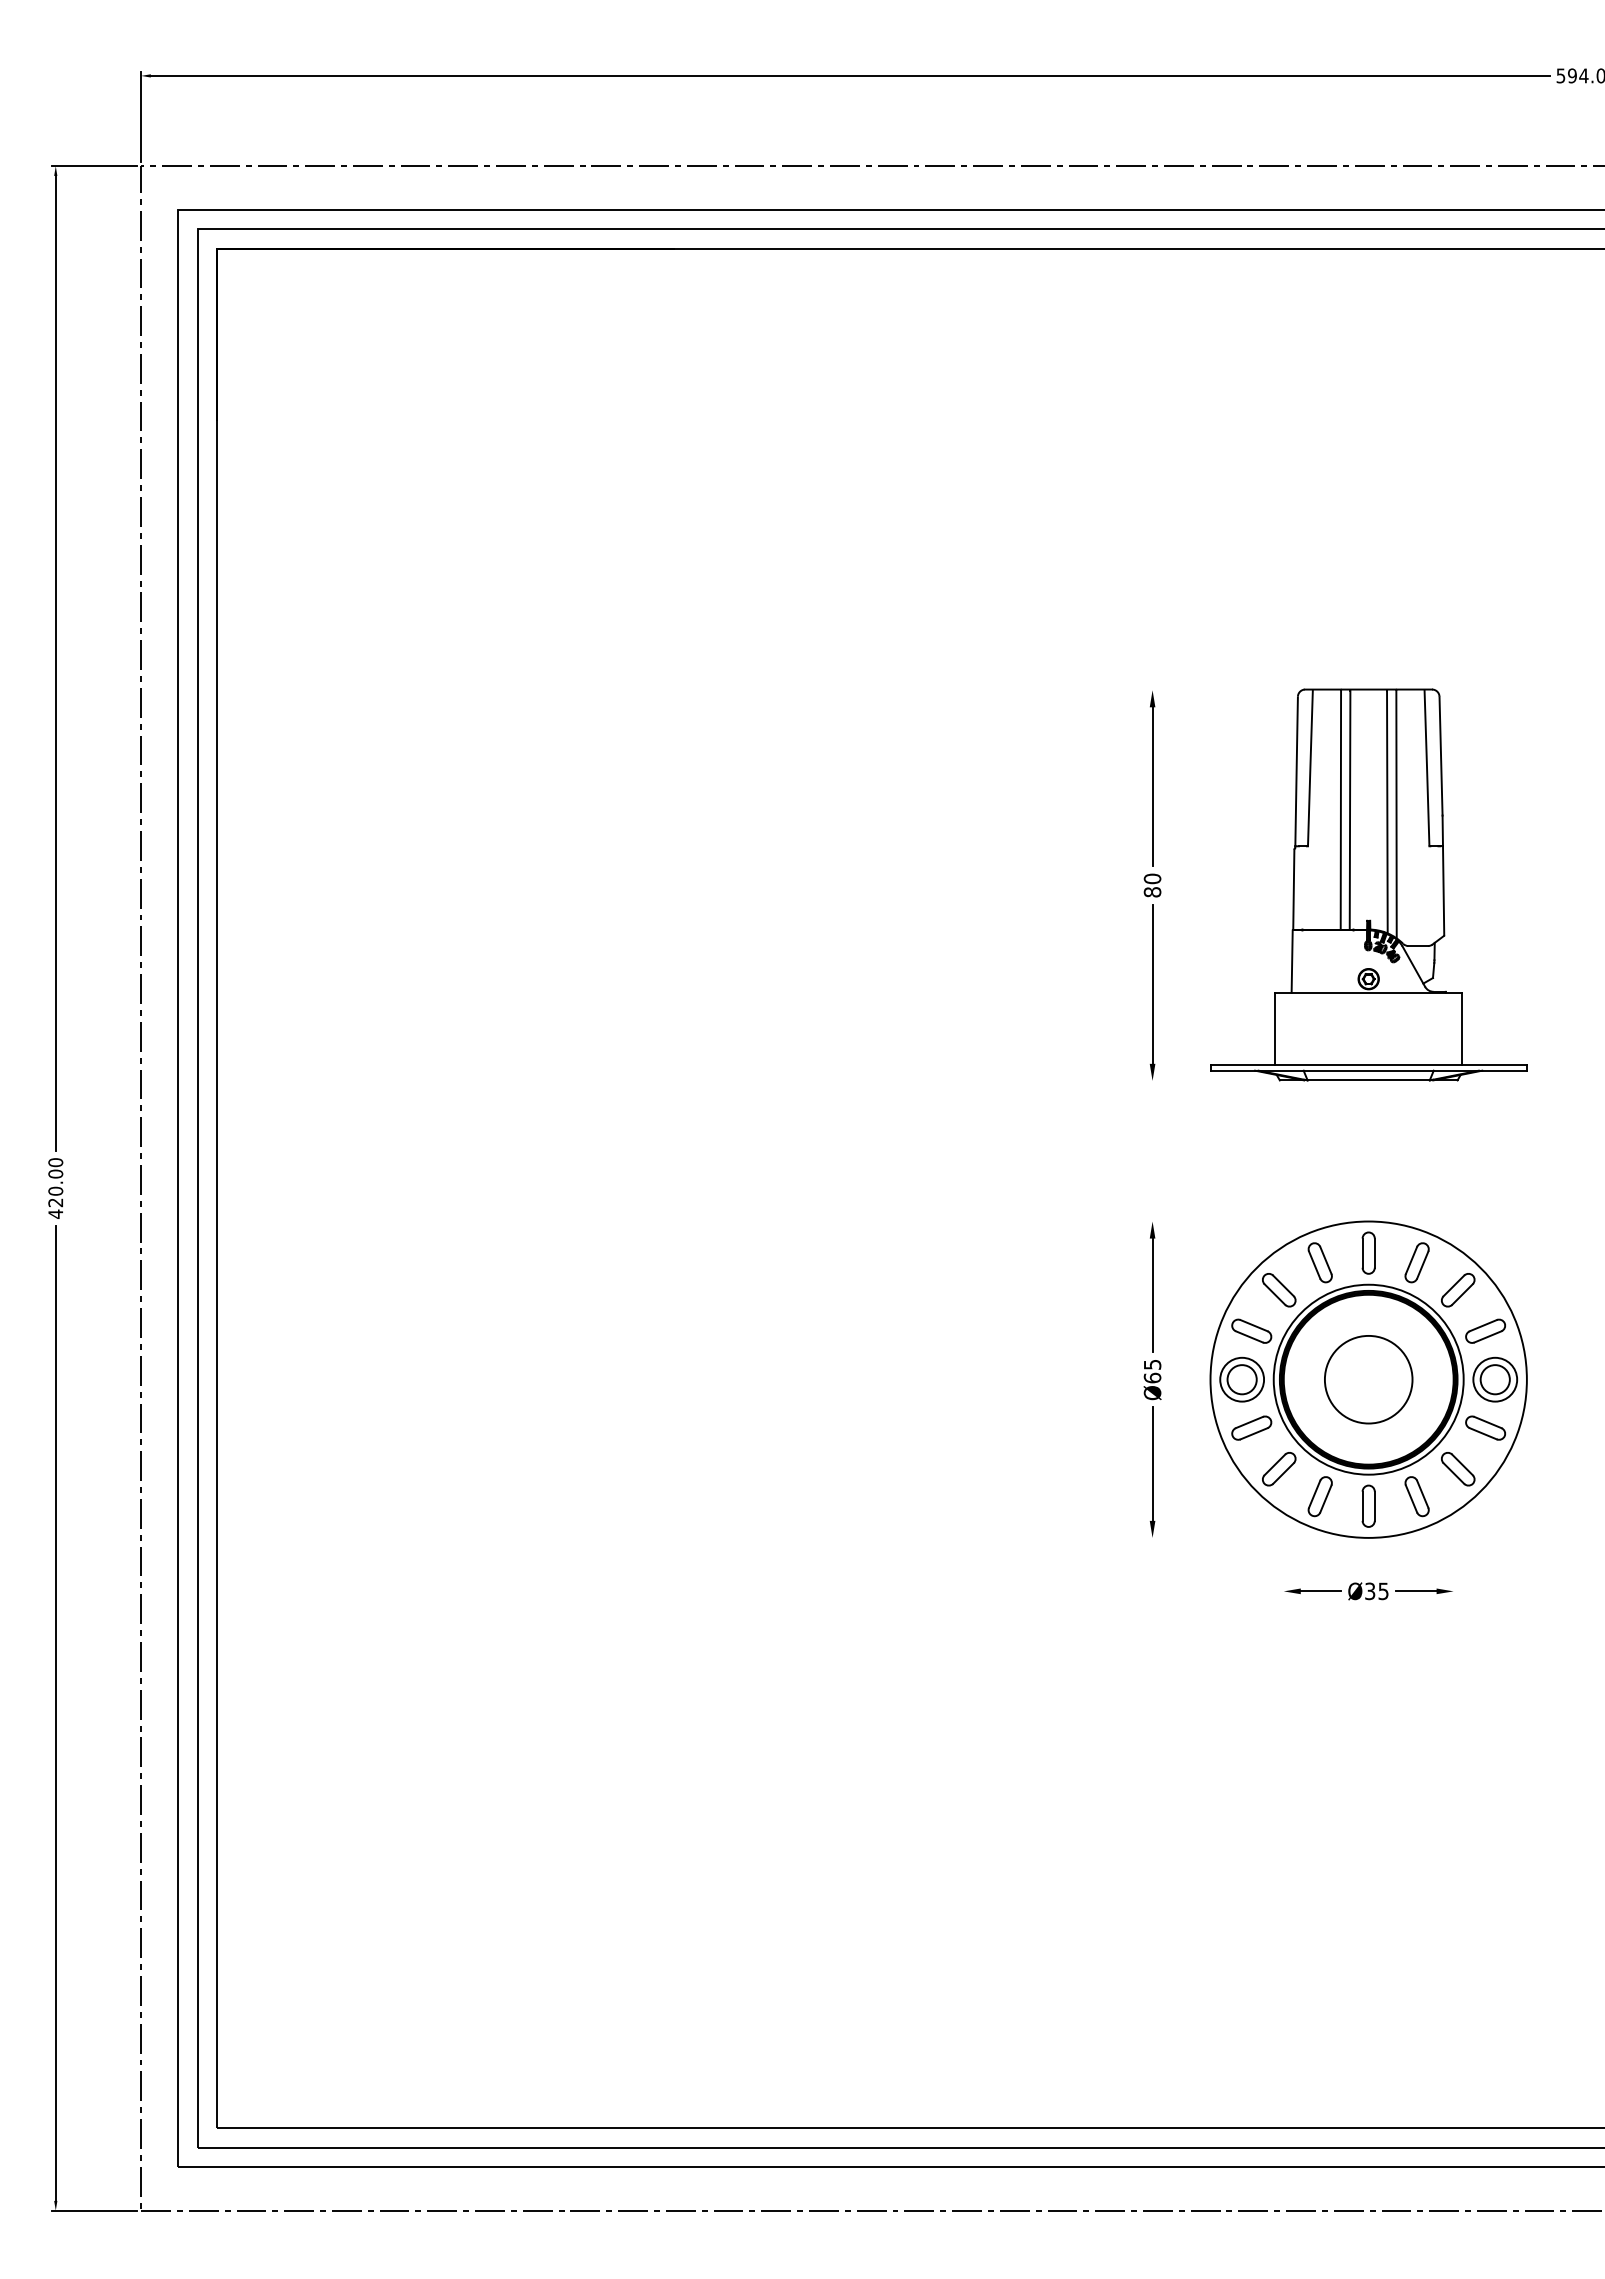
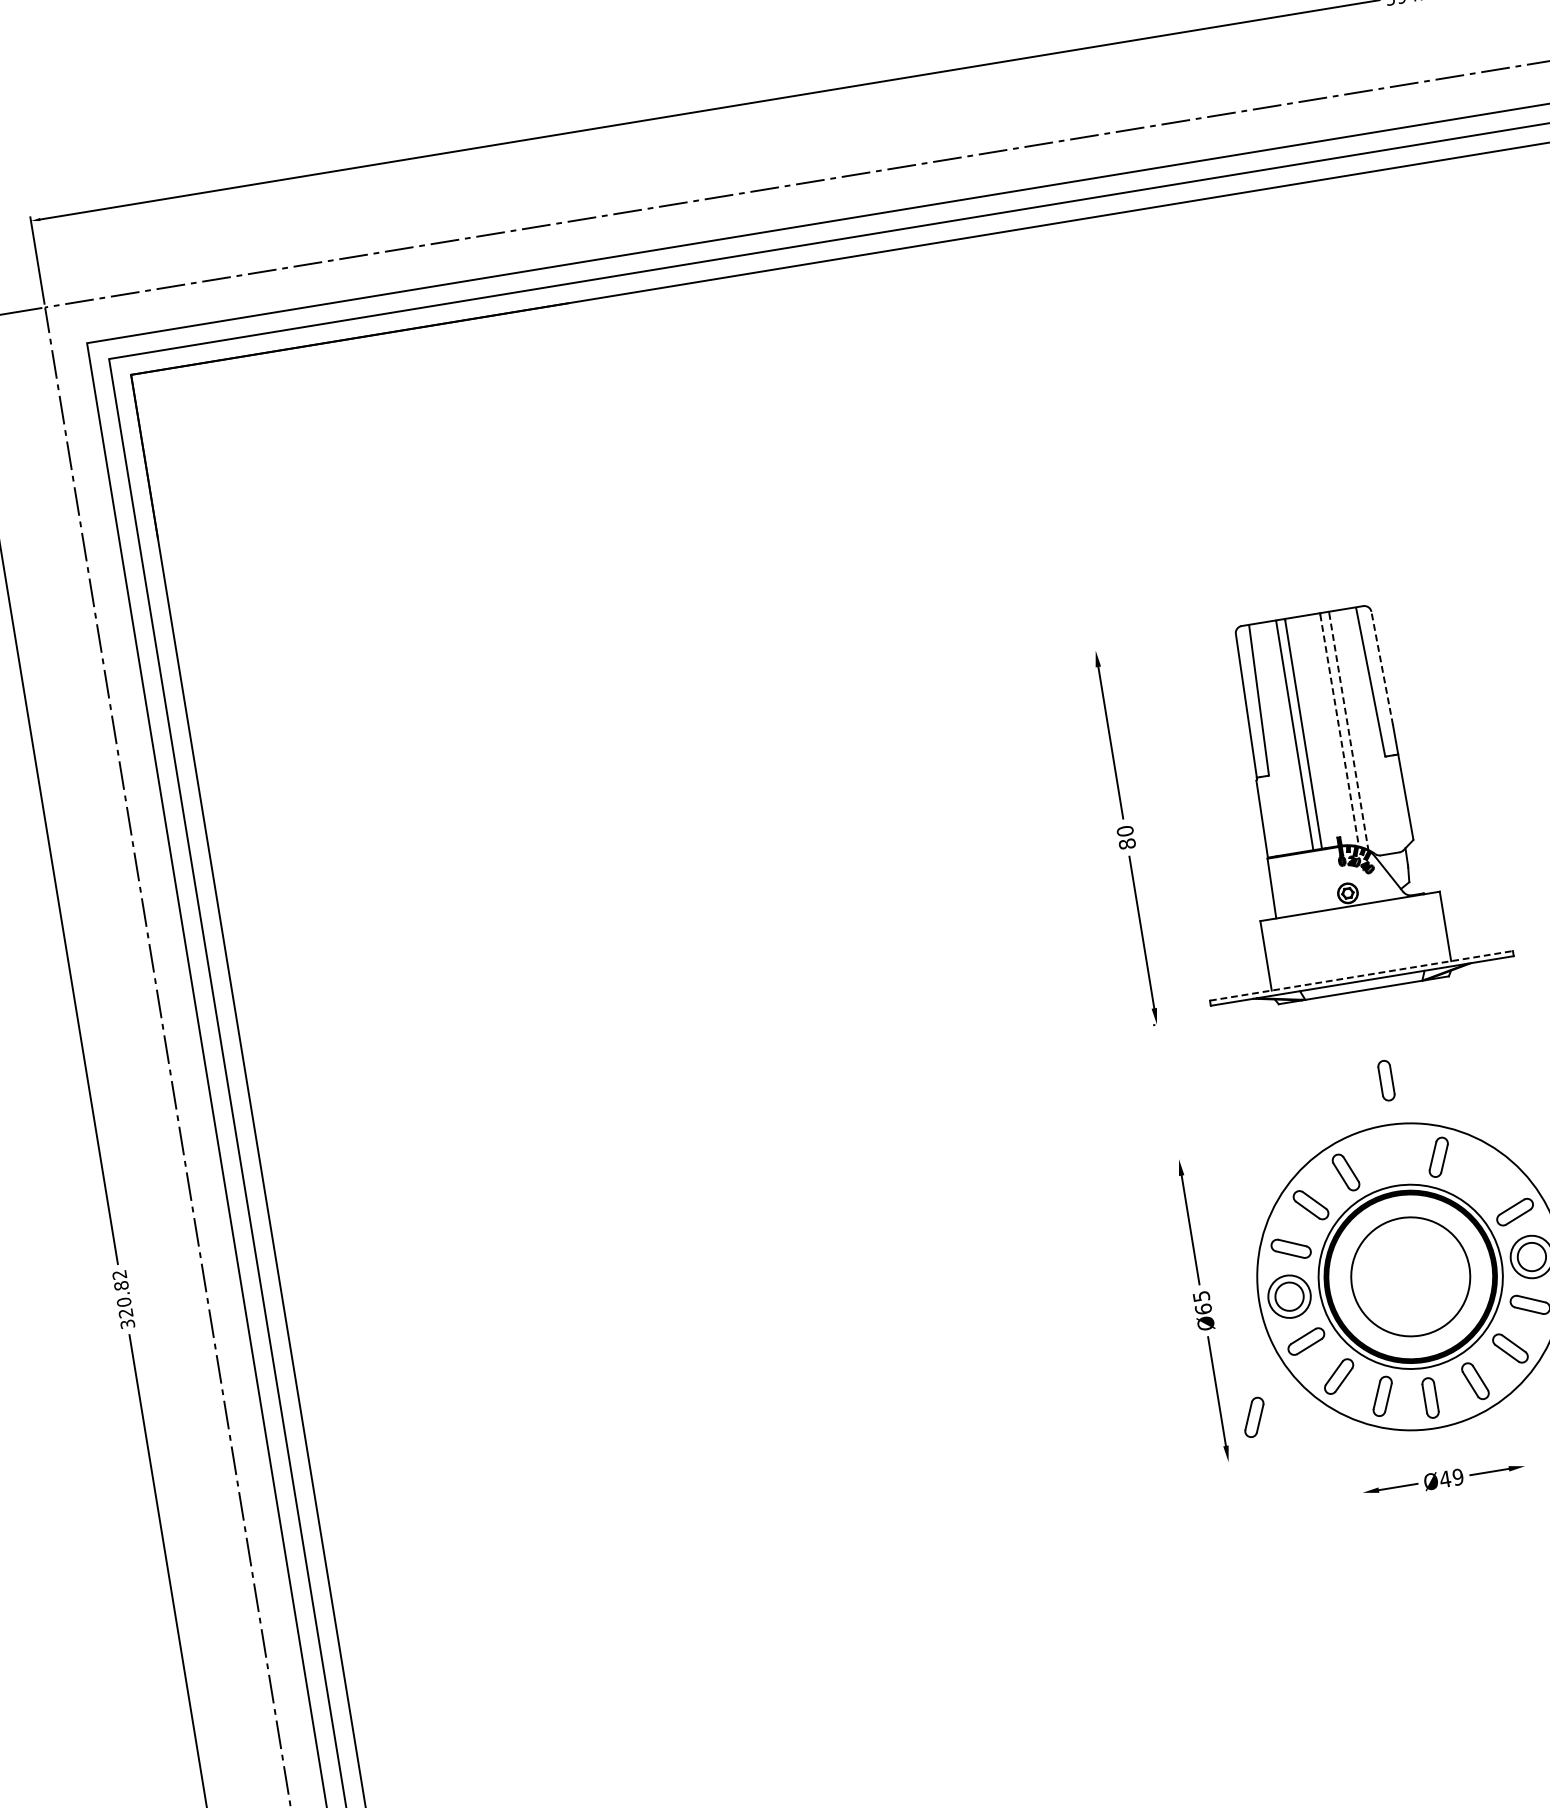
line: (1441, 755) -> (1382, 667), solid -> dashed
line: (1387, 812) -> (1339, 730), solid -> dashed
line: (1396, 814) -> (1348, 731), solid -> dashed
line: (1369, 1065) -> (1362, 975), solid -> dashed
text: (55, 1188) -> (123, 1299), 420.00 -> 320.82
part: (1368, 1252) -> (1386, 1080), moved
part: (1458, 1290) -> (1482, 1177), removed
circle: (1368, 1379) -> (1410, 1276), size x1.4
part: (1185, 1496) -> (1253, 1417), added
text: (1376, 1591) -> (1451, 1478), Ø35 -> Ø49

